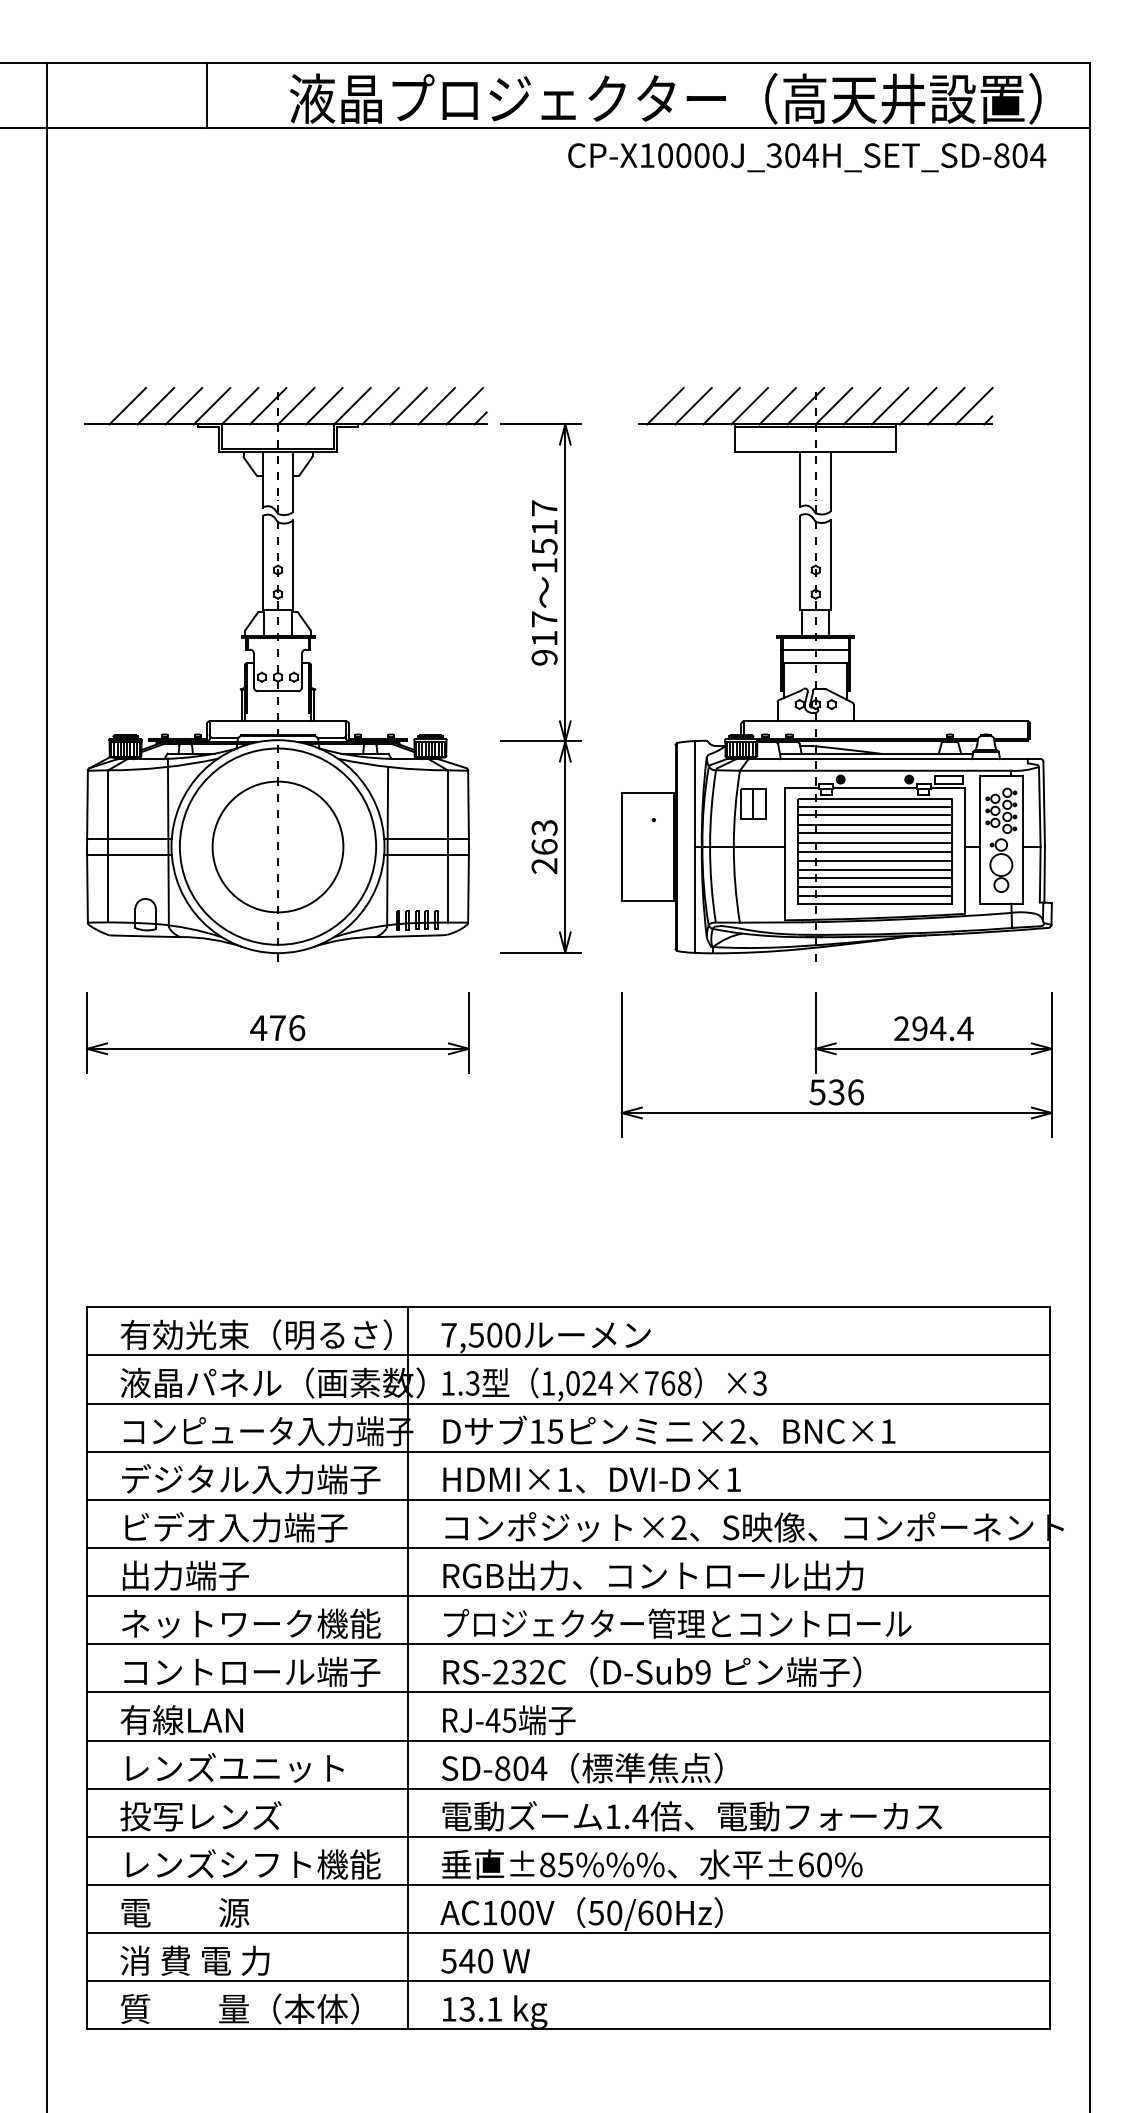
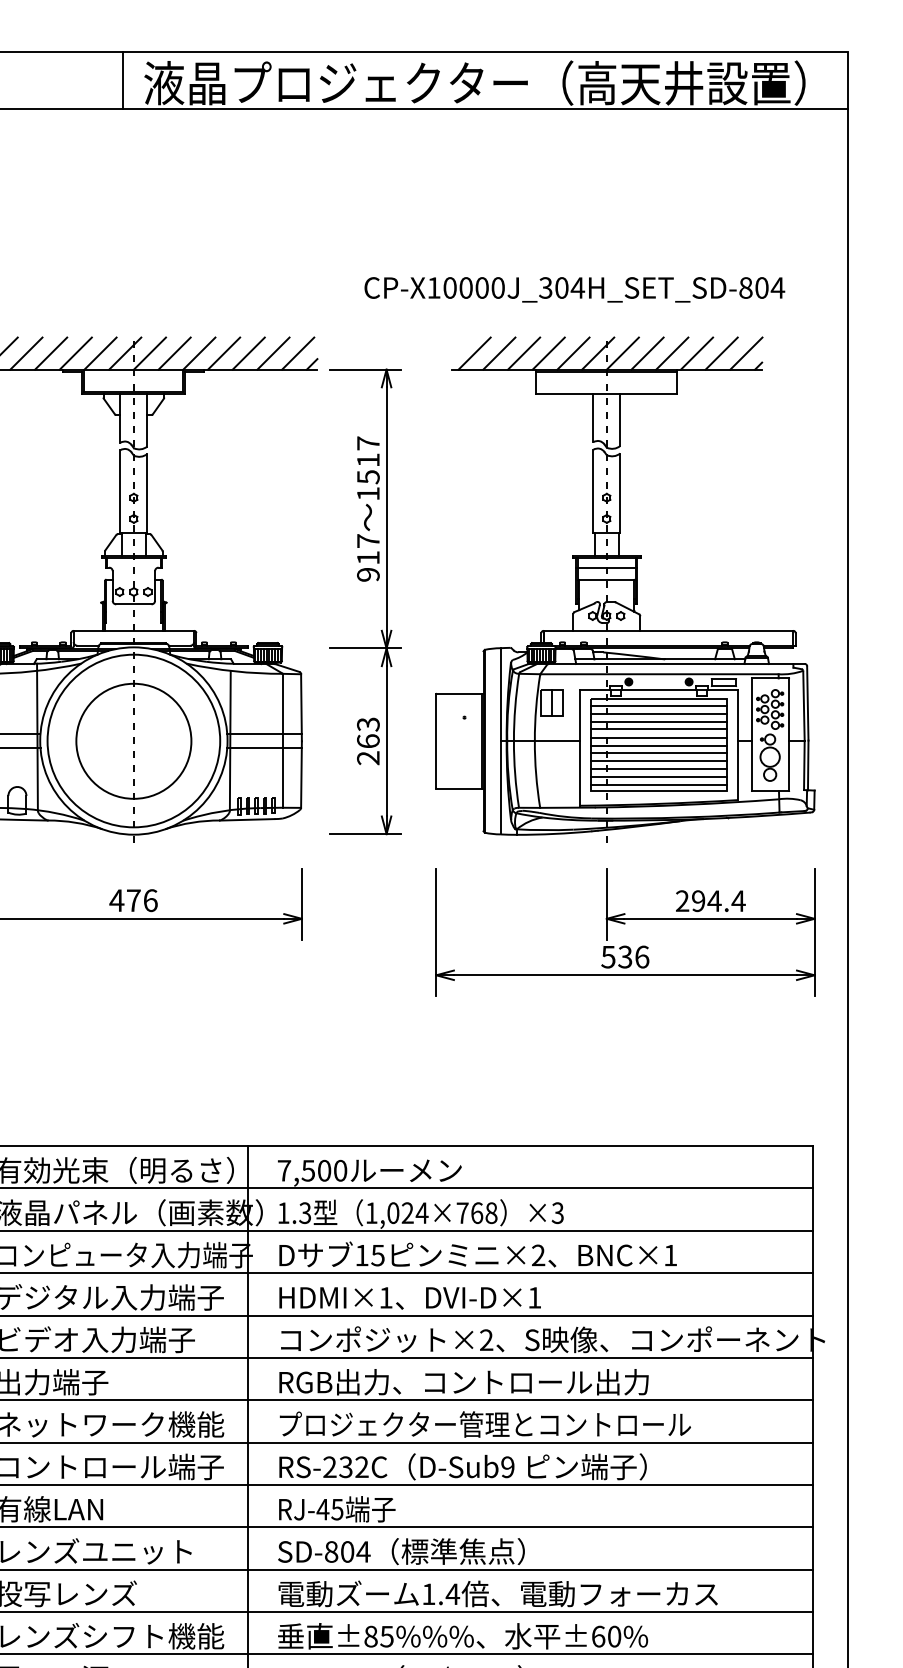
line: (207, 95) -> (122, 80), moved
text: (807, 157) -> (575, 289), moved

